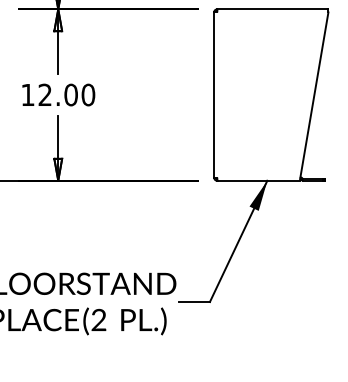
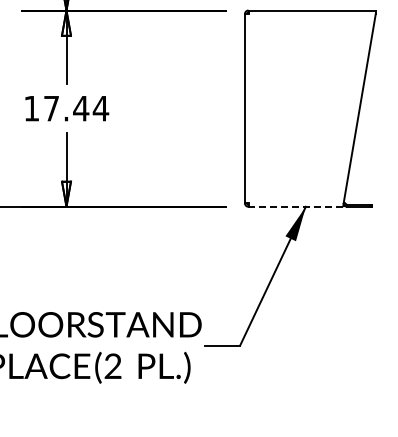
text: (66, 94) -> (76, 108), 12.00 -> 17.44
line: (258, 180) -> (295, 206), solid -> dashed

